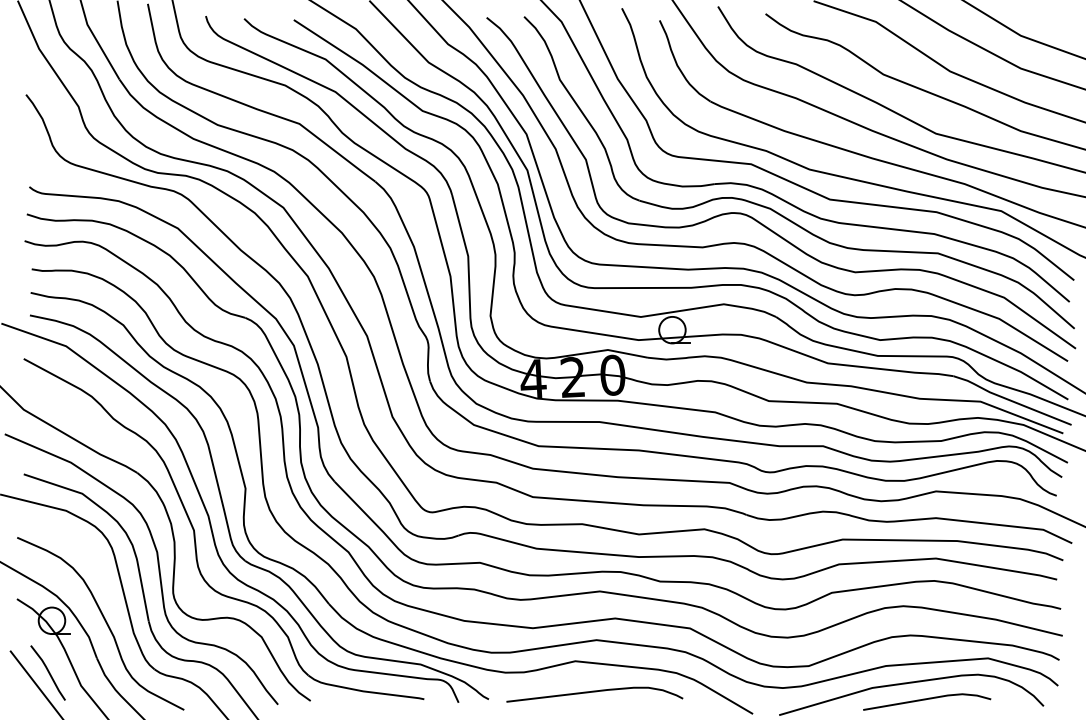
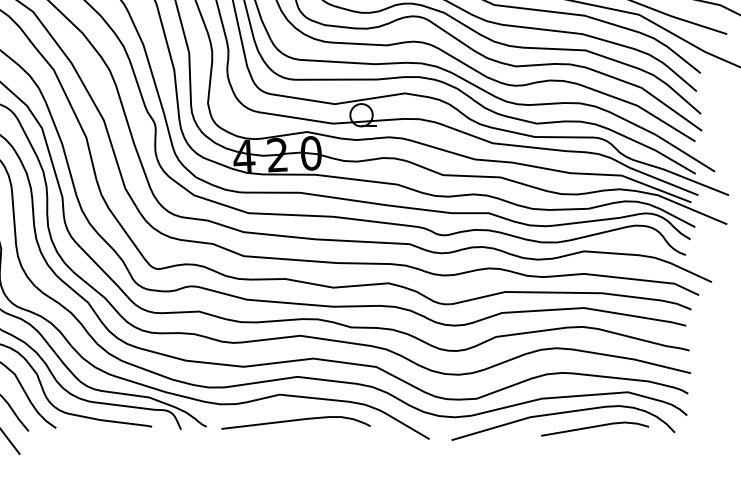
line: (926, 700) -> (594, 427), moved

